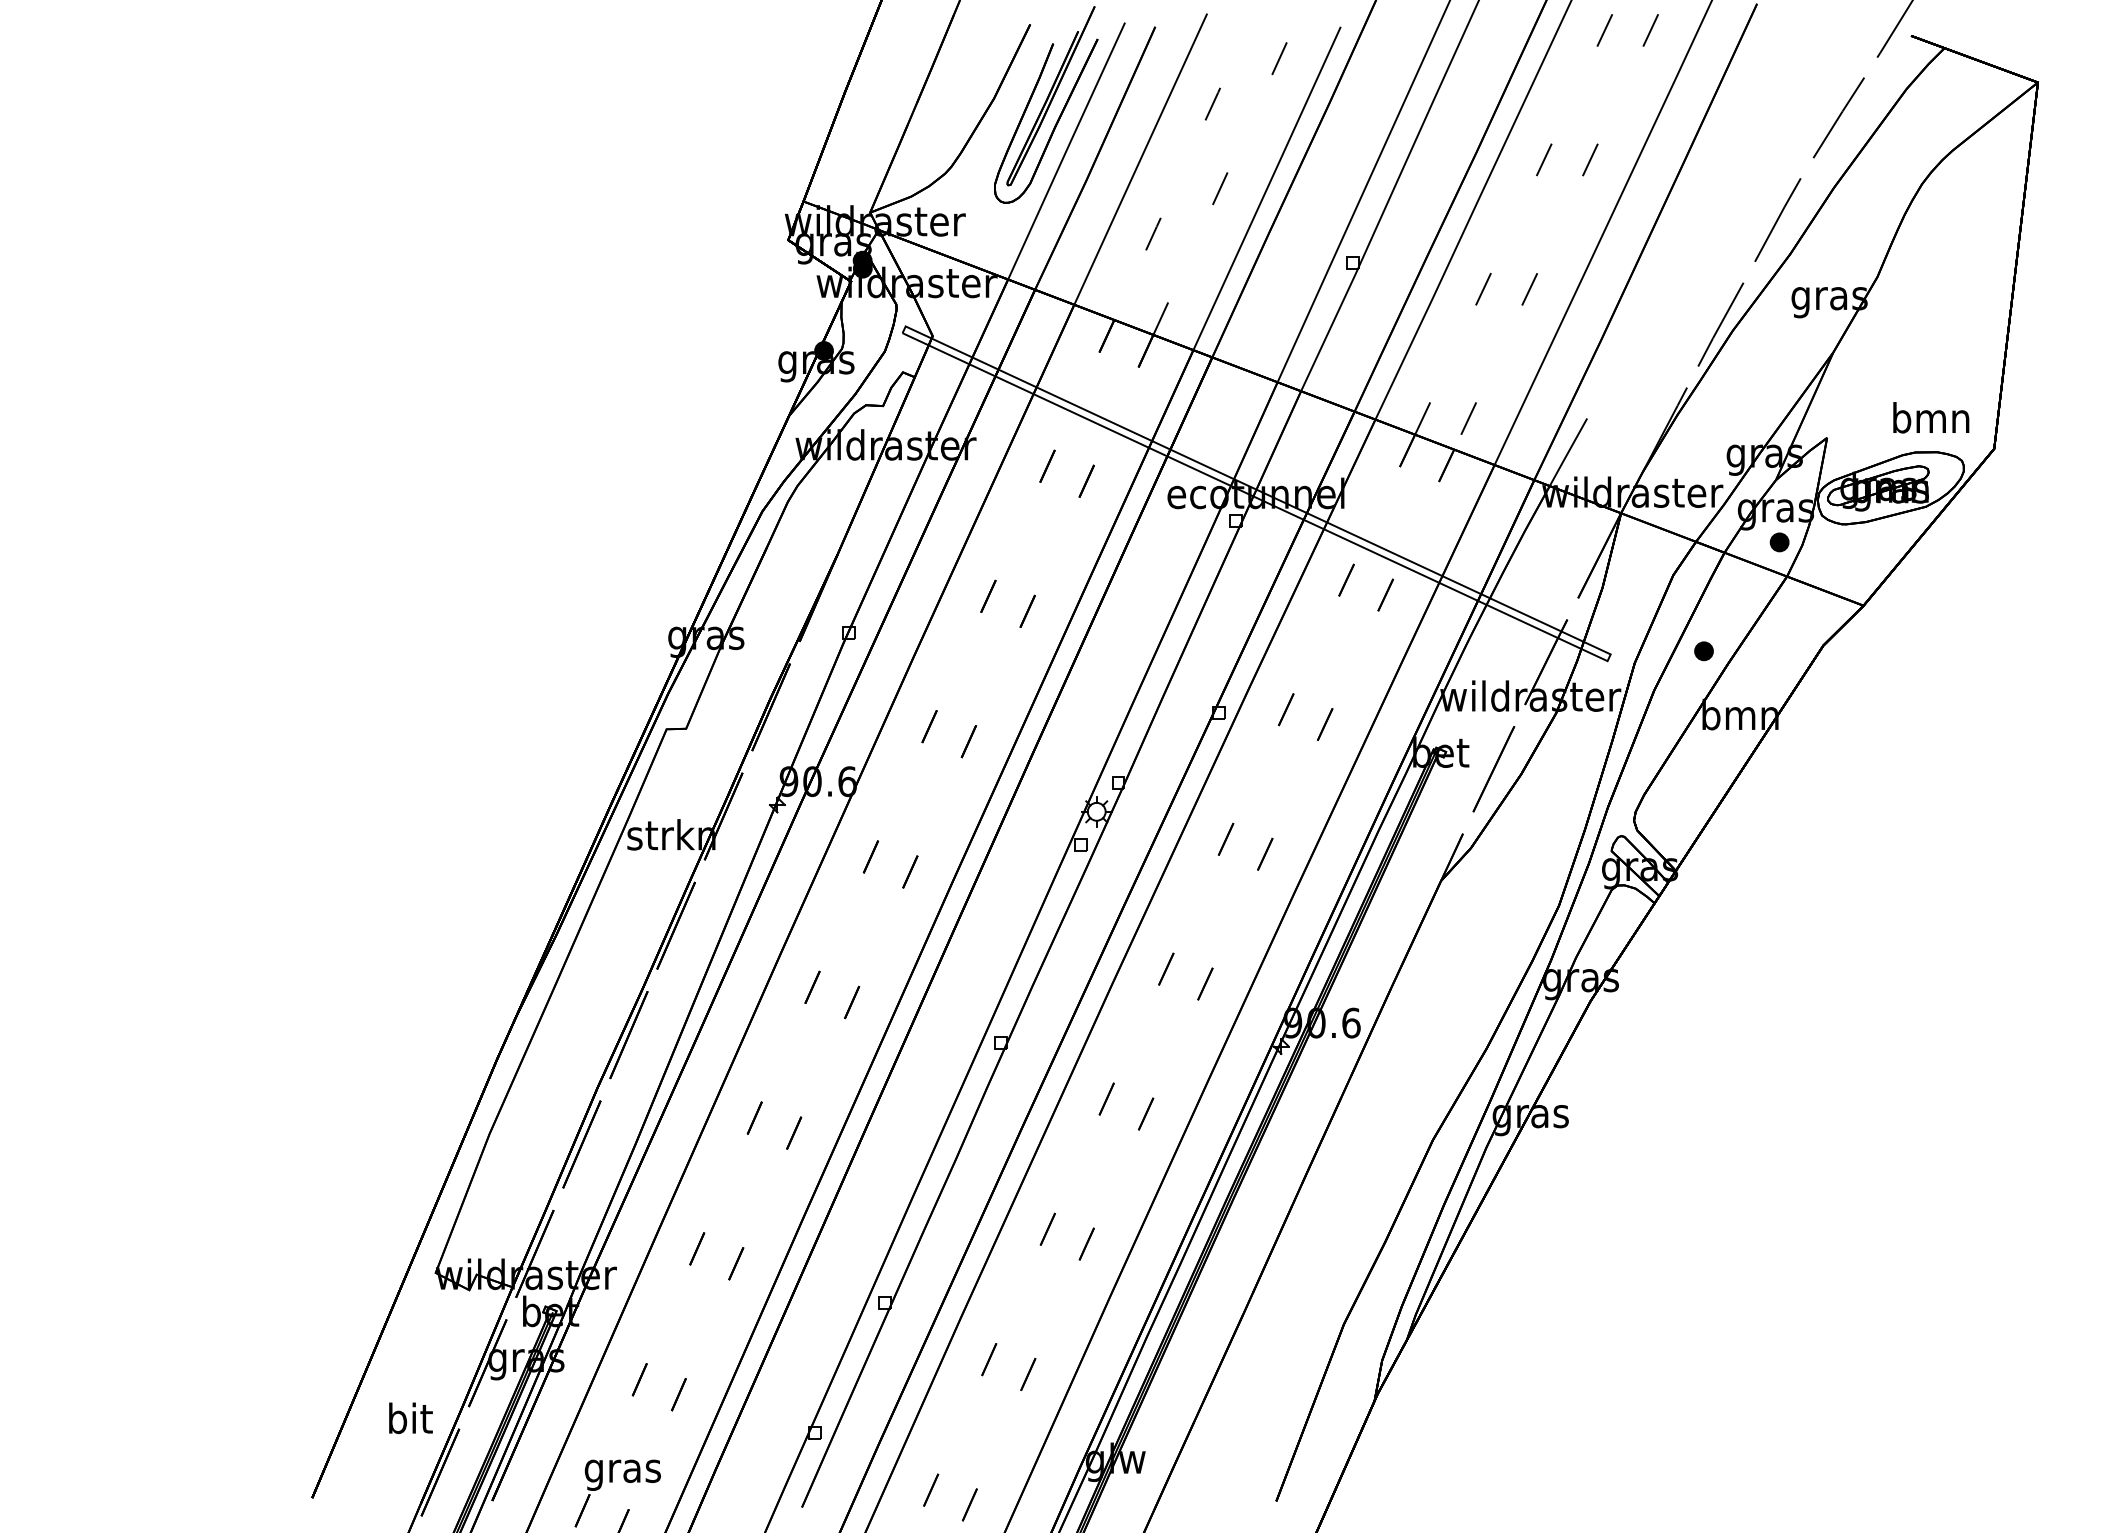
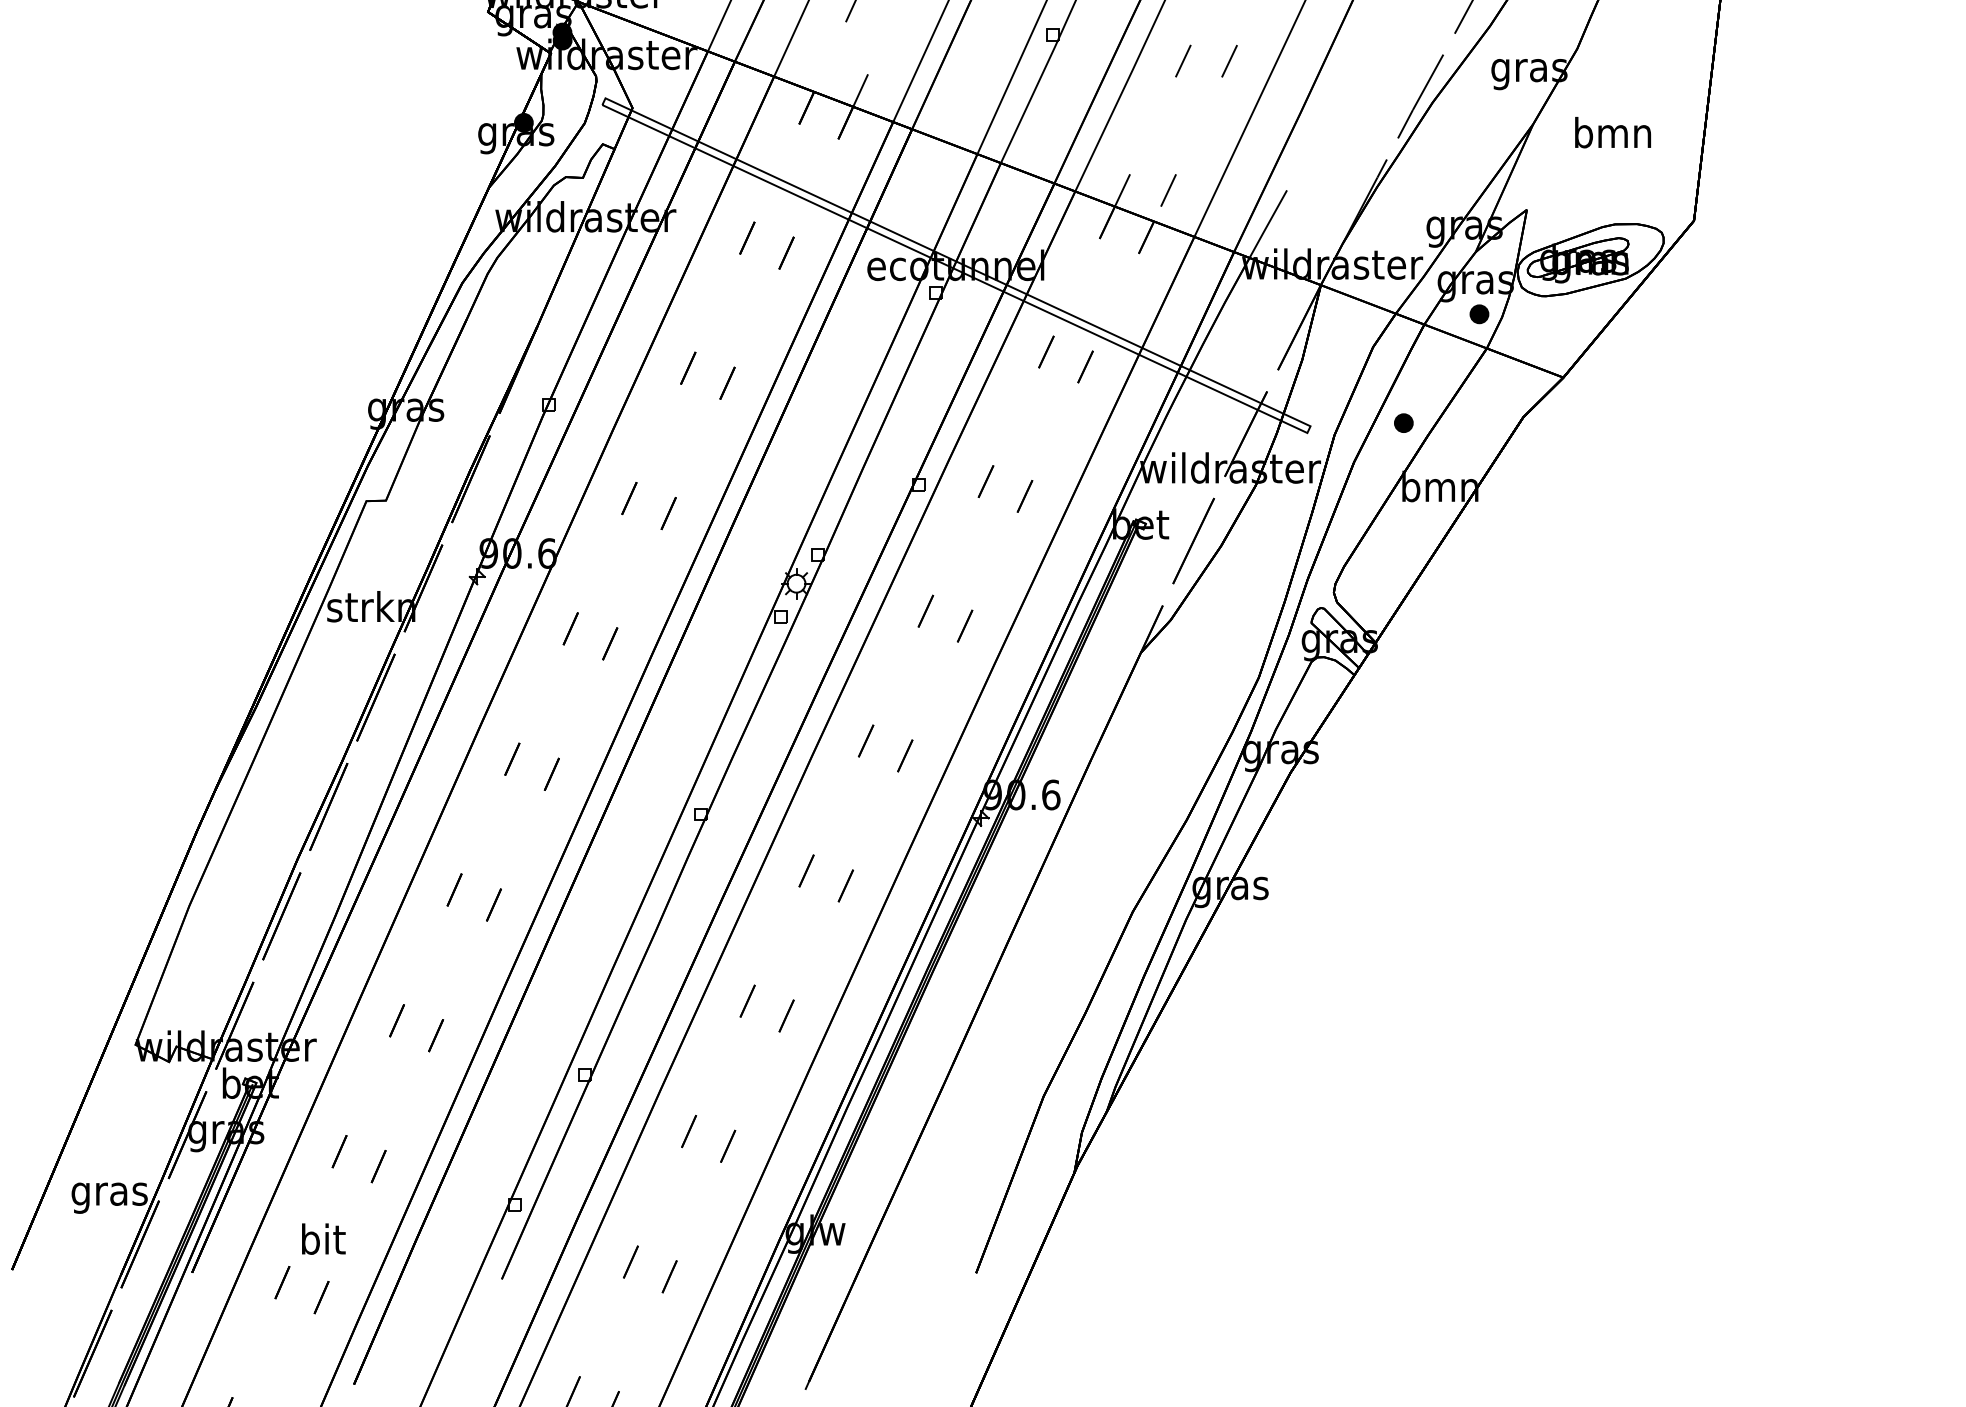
text: (1931, 417) -> (1613, 132), moved
text: (409, 1421) -> (109, 1193), bit -> gras
text: (622, 1470) -> (322, 1242), gras -> bit

